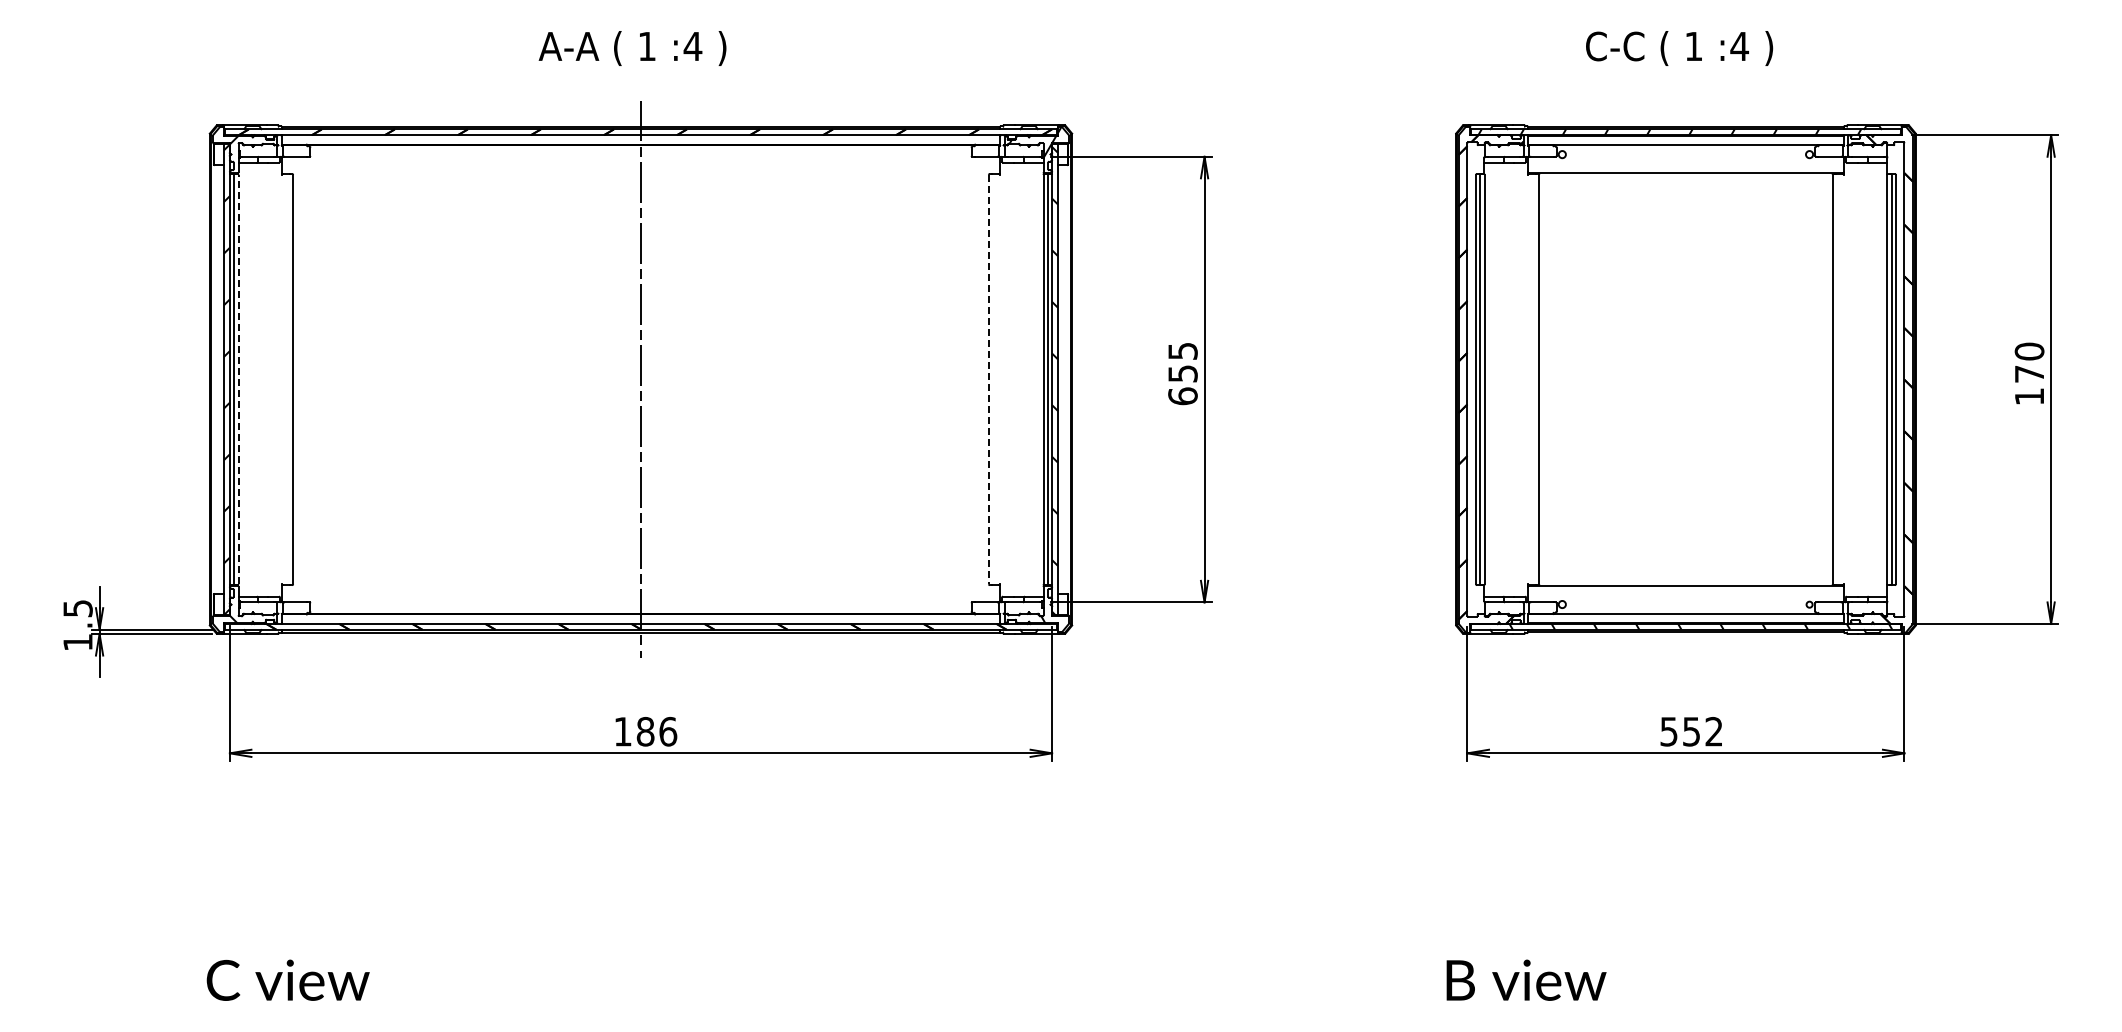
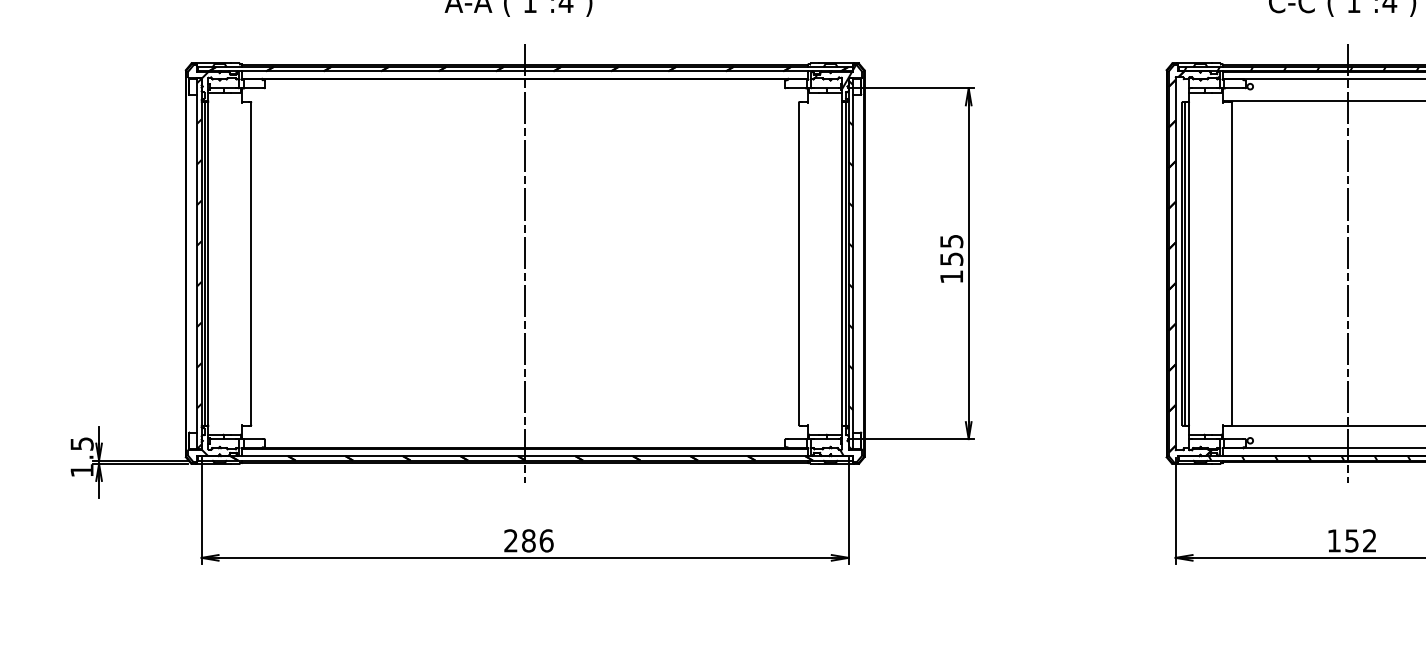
line: (238, 379) -> (208, 263), dashed -> solid
line: (988, 379) -> (798, 263), dashed -> solid
line: (1685, 379) -> (1347, 263), added
text: (1182, 396) -> (951, 277), 655 -> 155
text: (622, 731) -> (510, 540), 186 -> 286
text: (1668, 731) -> (1333, 540), 552 -> 152

